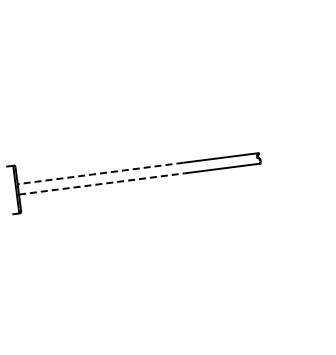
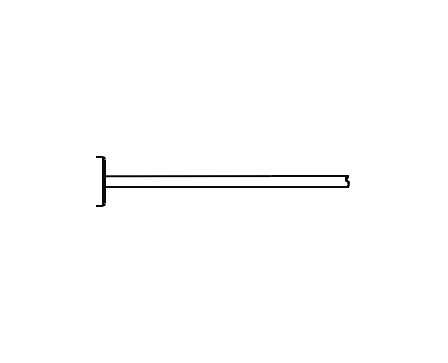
line: (100, 173) -> (188, 176), dashed -> solid
line: (102, 183) -> (188, 186), dashed -> solid

